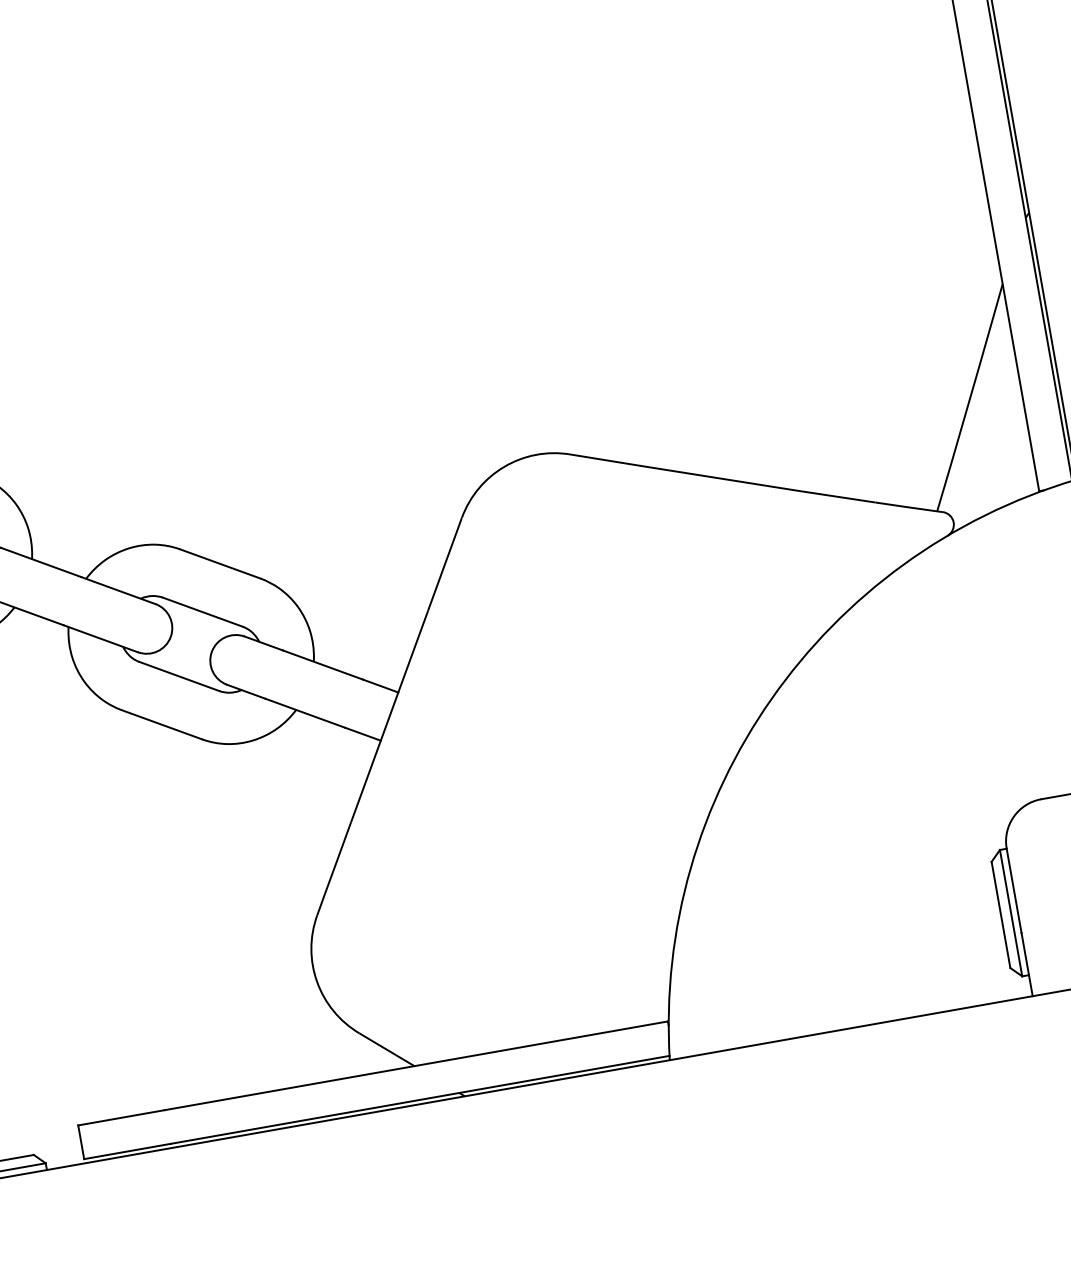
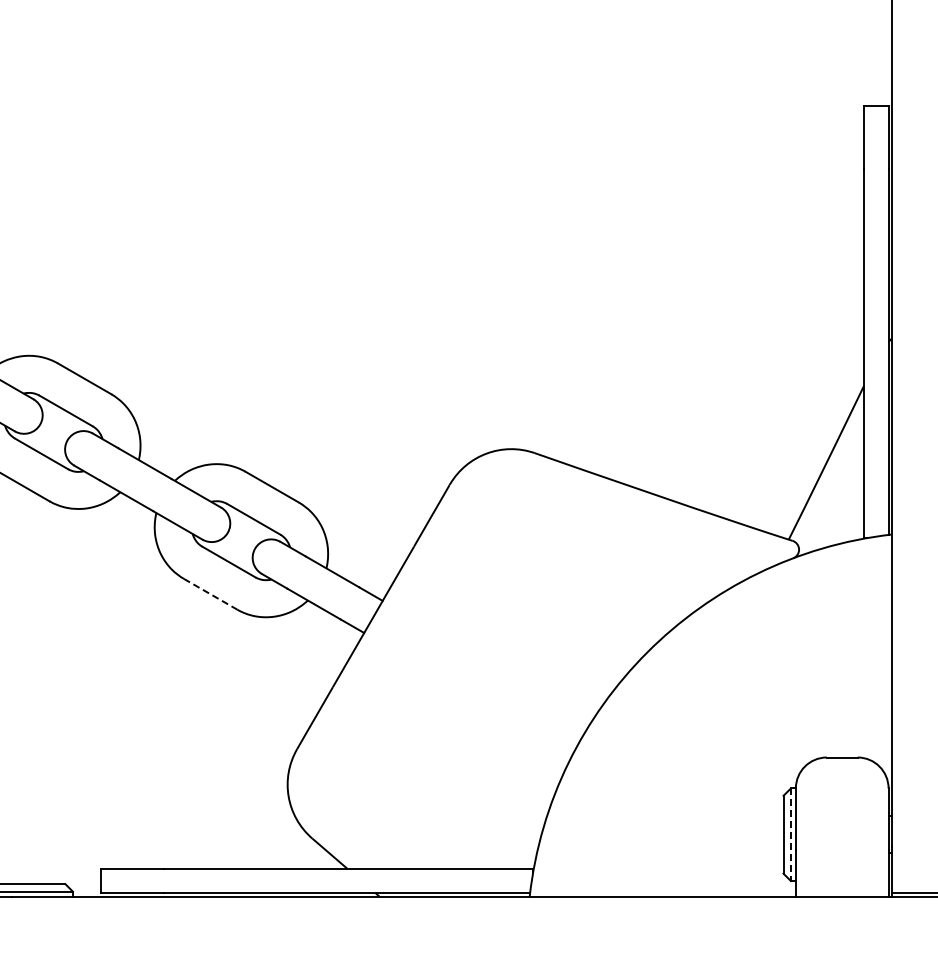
line: (161, 725) -> (210, 594), solid -> dashed
line: (1010, 914) -> (790, 835), solid -> dashed

